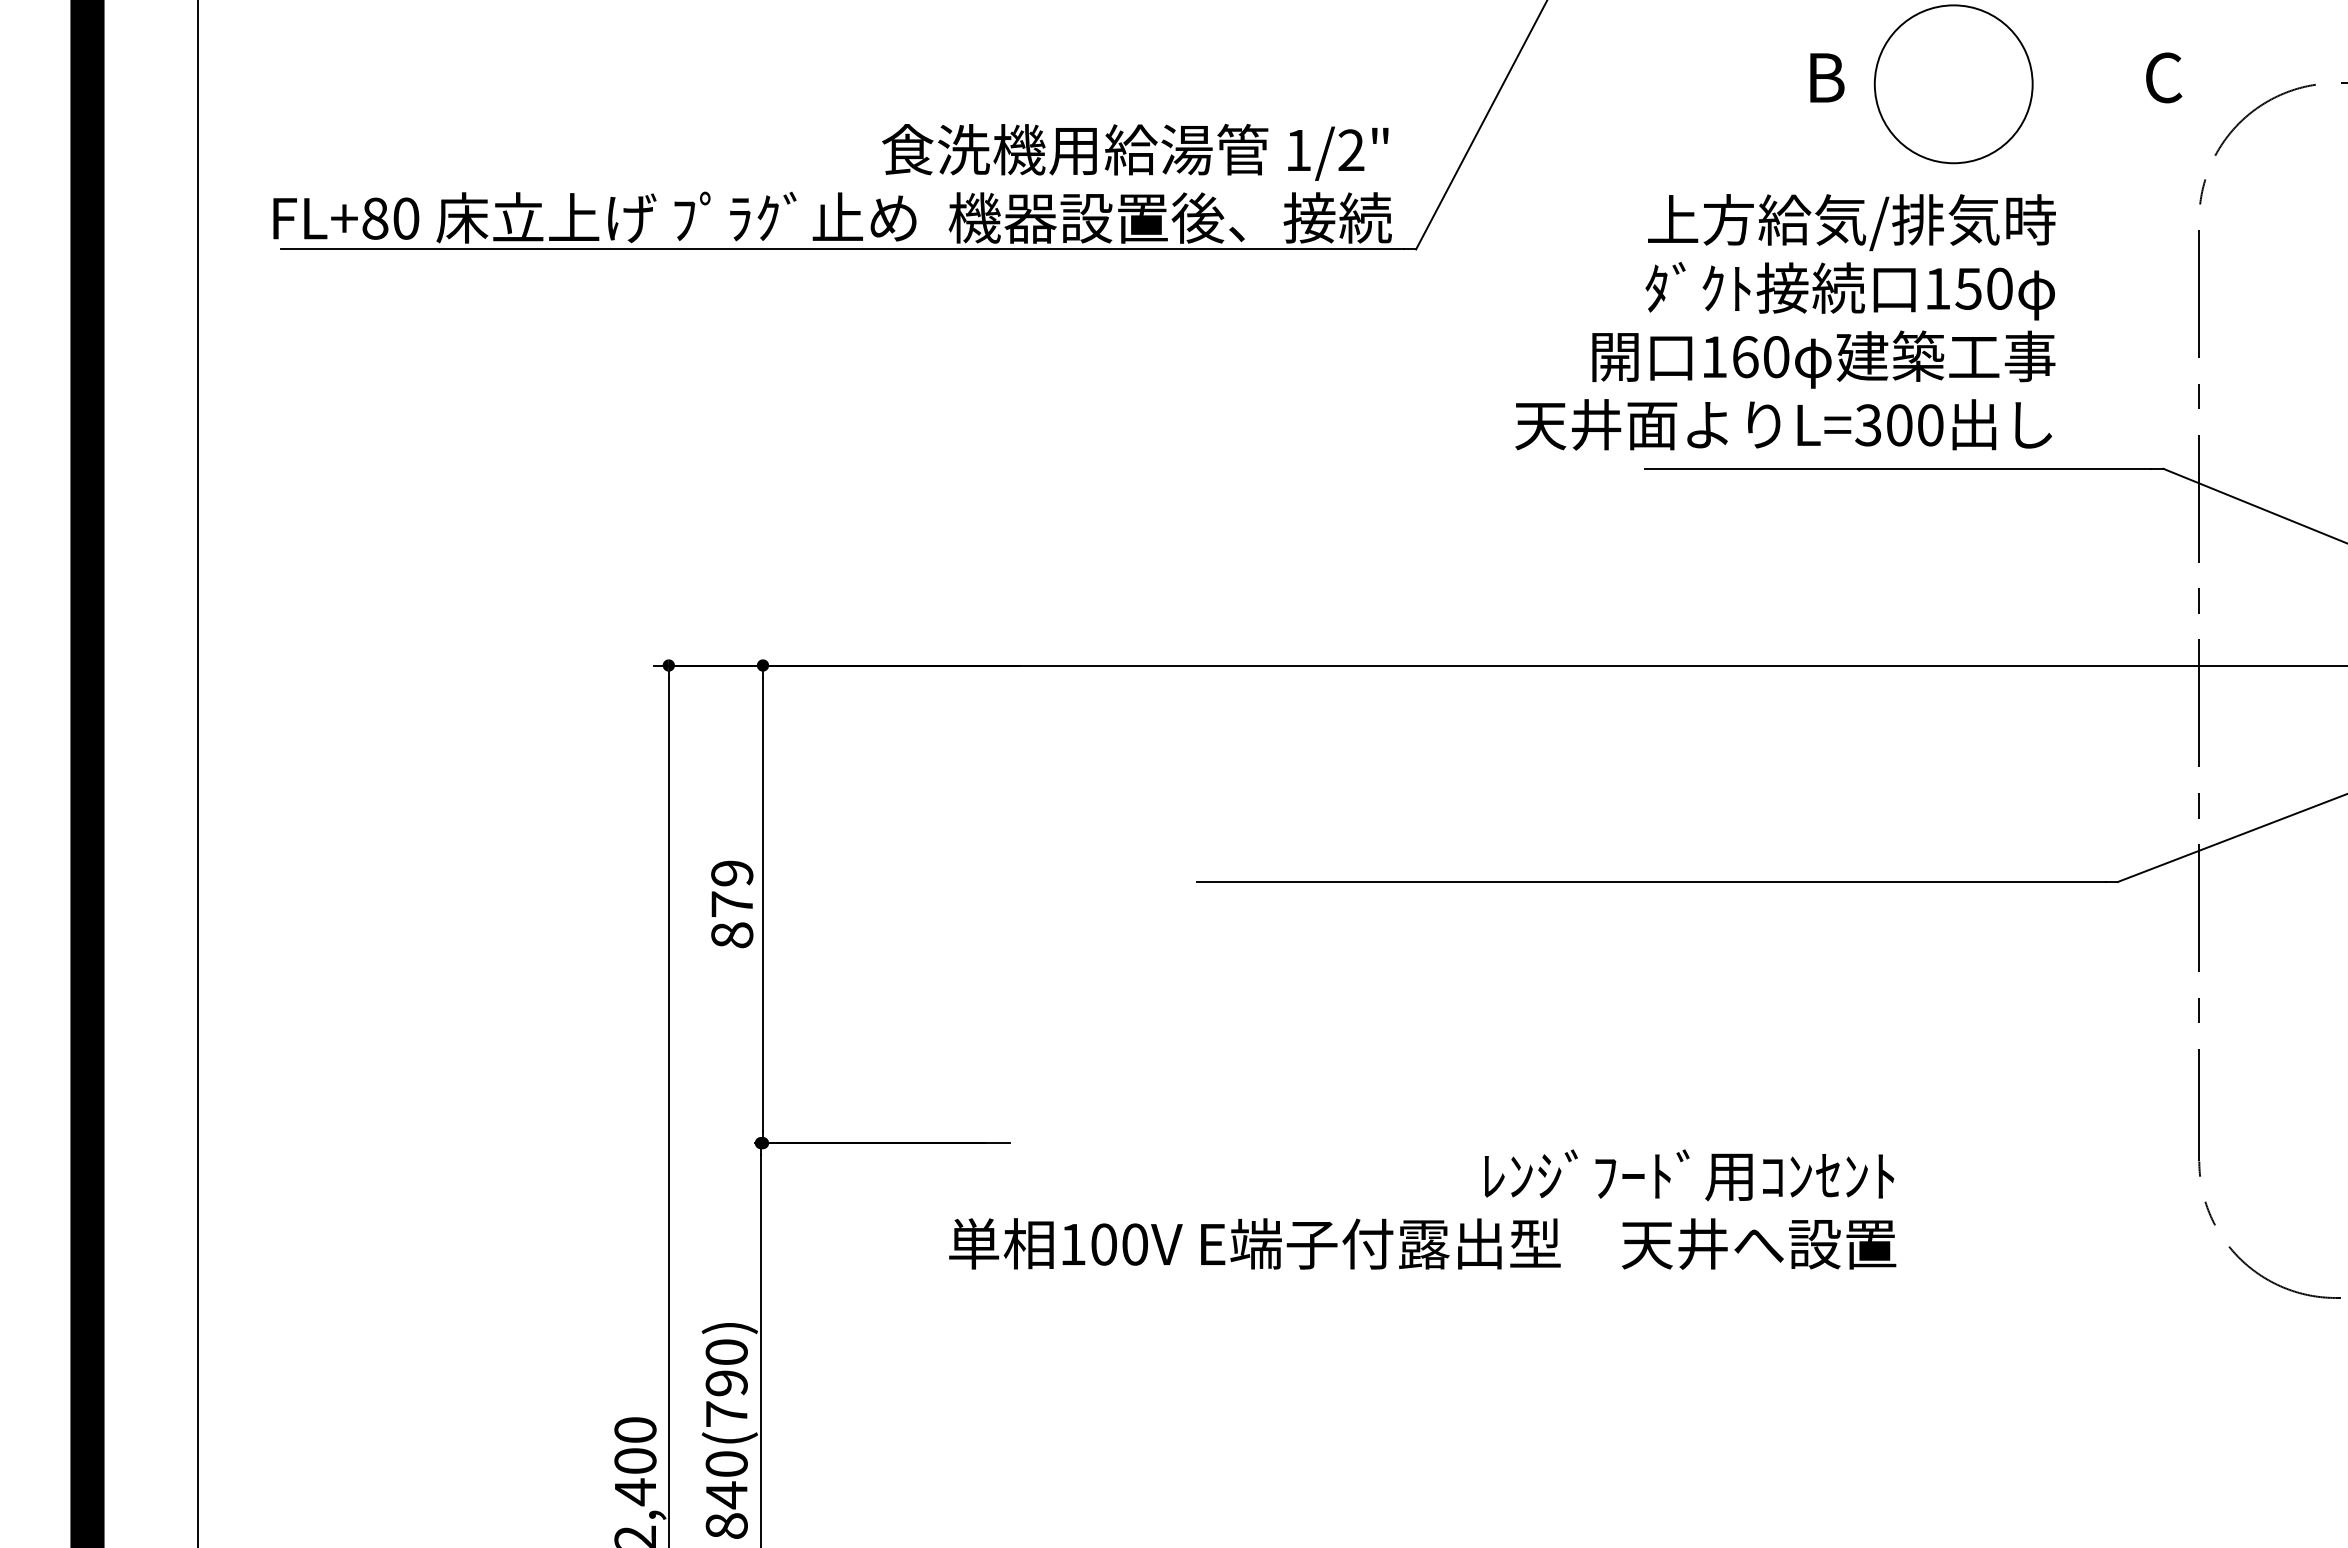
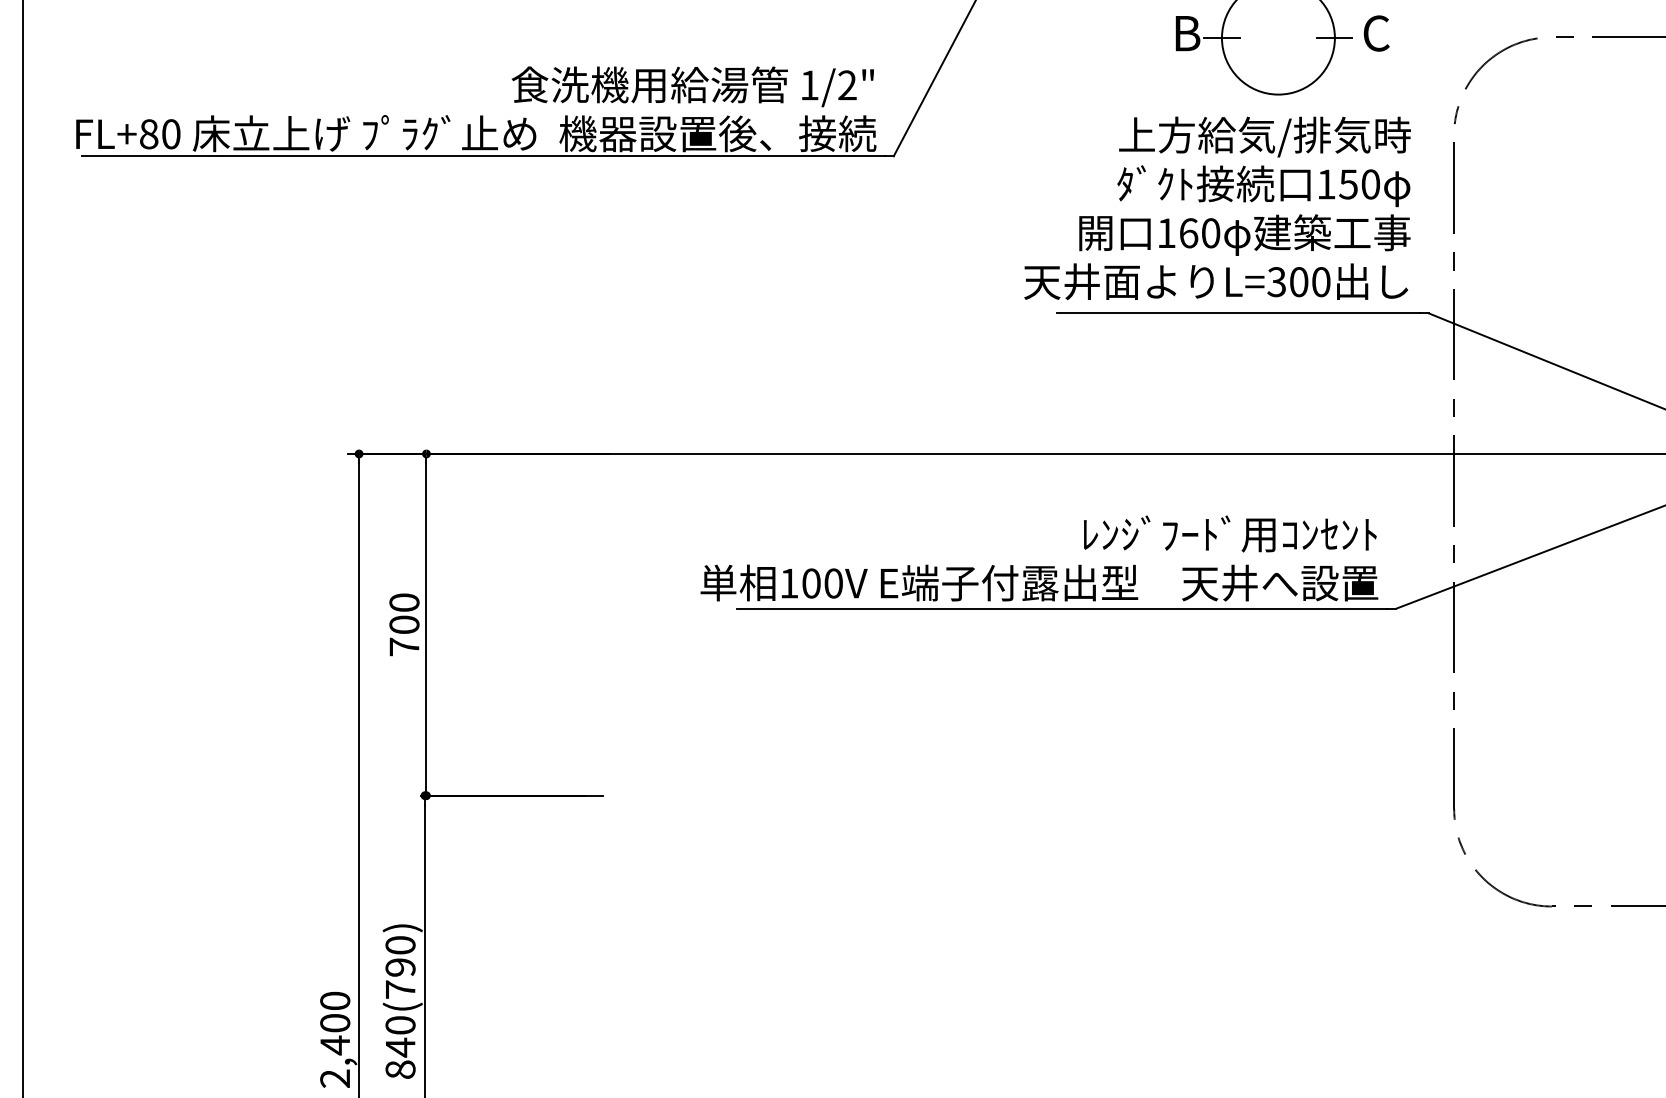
text: (2164, 77) -> (1377, 33), moved
line: (1874, 84) -> (1221, 38), added
line: (2032, 84) -> (1334, 38), added
text: (1785, 322) -> (1217, 208), moved
text: (732, 904) -> (404, 624), 879 -> 700
text: (1422, 1209) -> (1039, 558), moved

